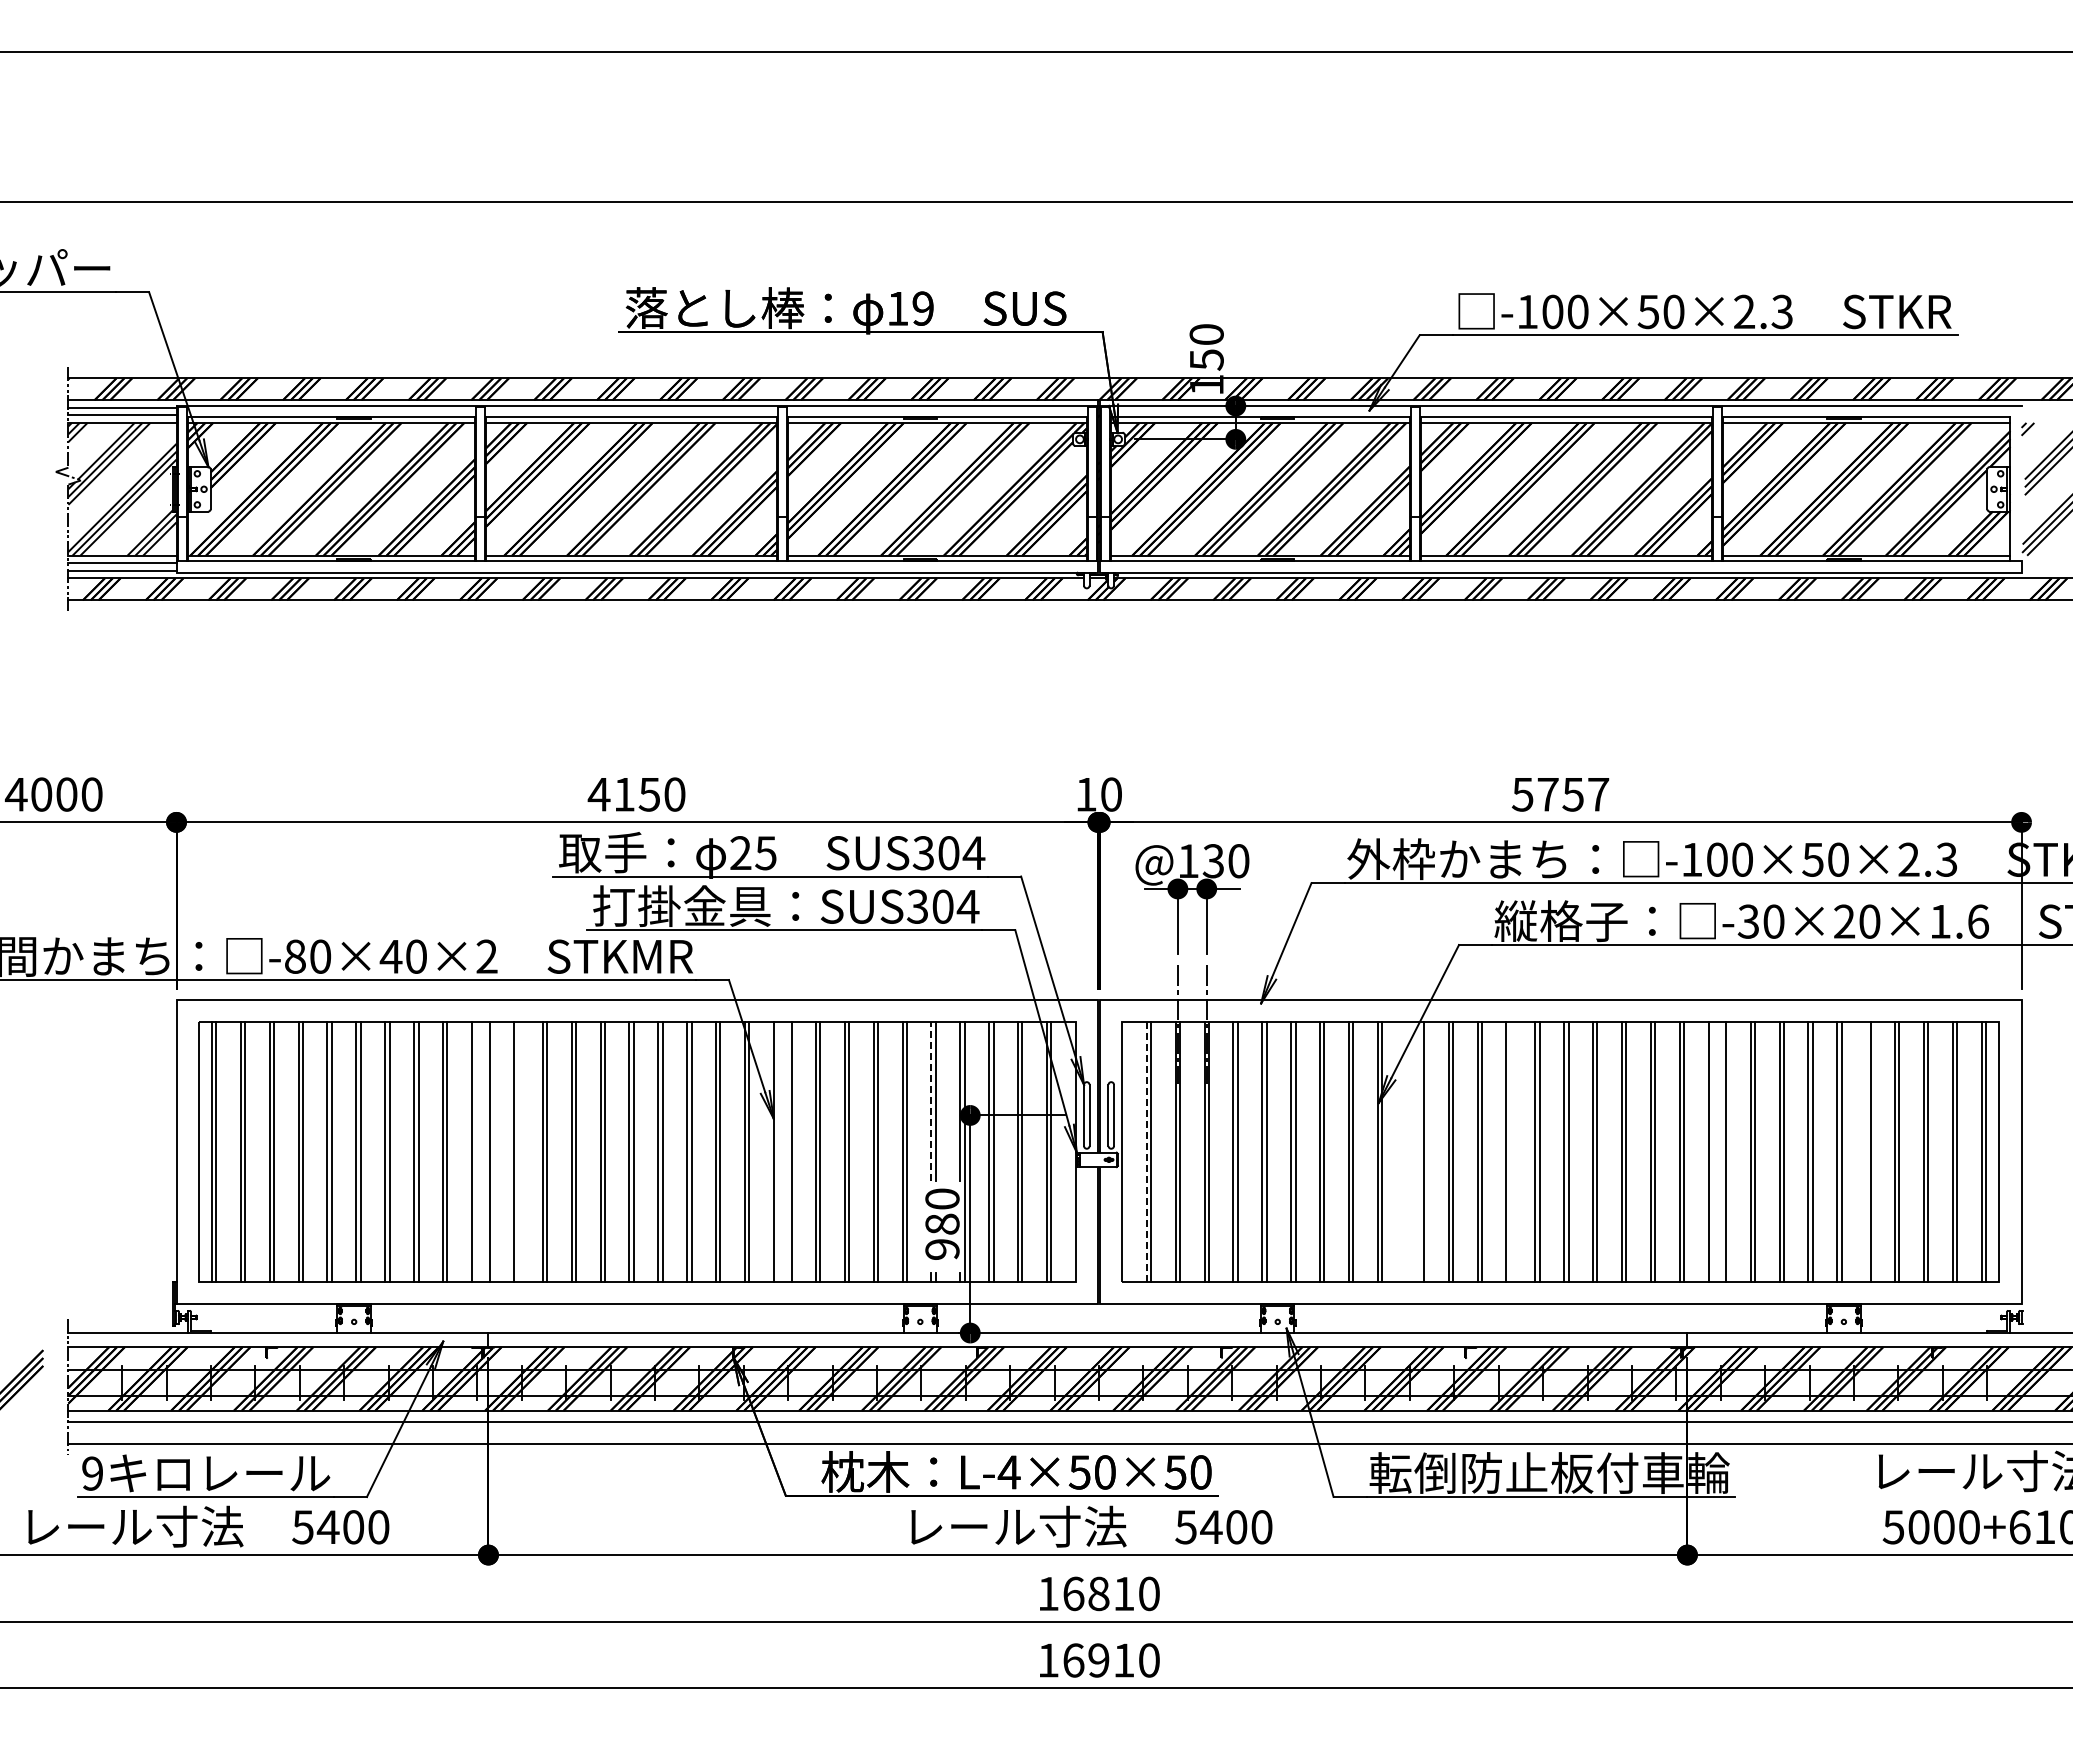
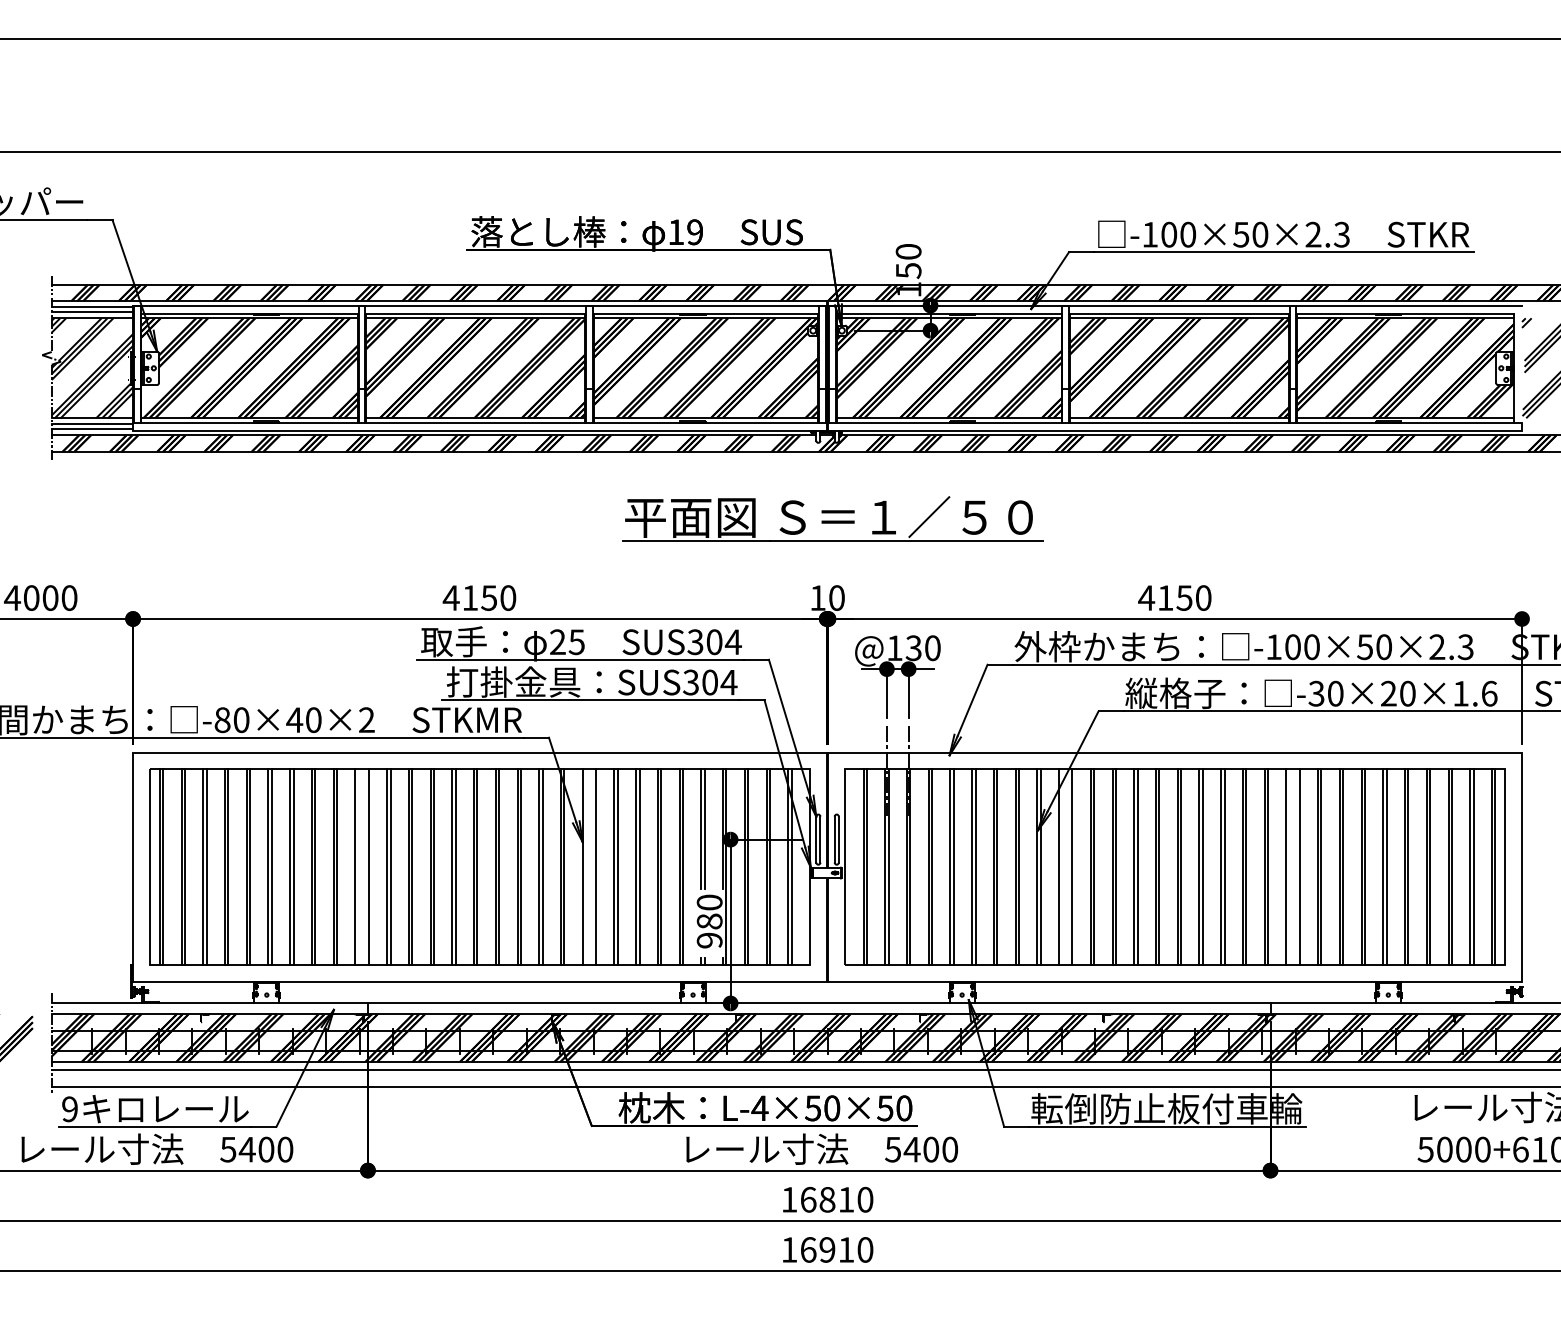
part: (1106, 689) -> (833, 518), added
text: (1560, 794) -> (1174, 598), 5757 -> 4150
line: (931, 1101) -> (701, 829), dashed -> solid
line: (518, 1151) -> (390, 866), added
line: (1406, 1151) -> (1059, 866), added
line: (1510, 1151) -> (1137, 866), added
line: (1866, 1151) -> (1405, 866), added
line: (1146, 1152) -> (863, 867), dashed -> solid

